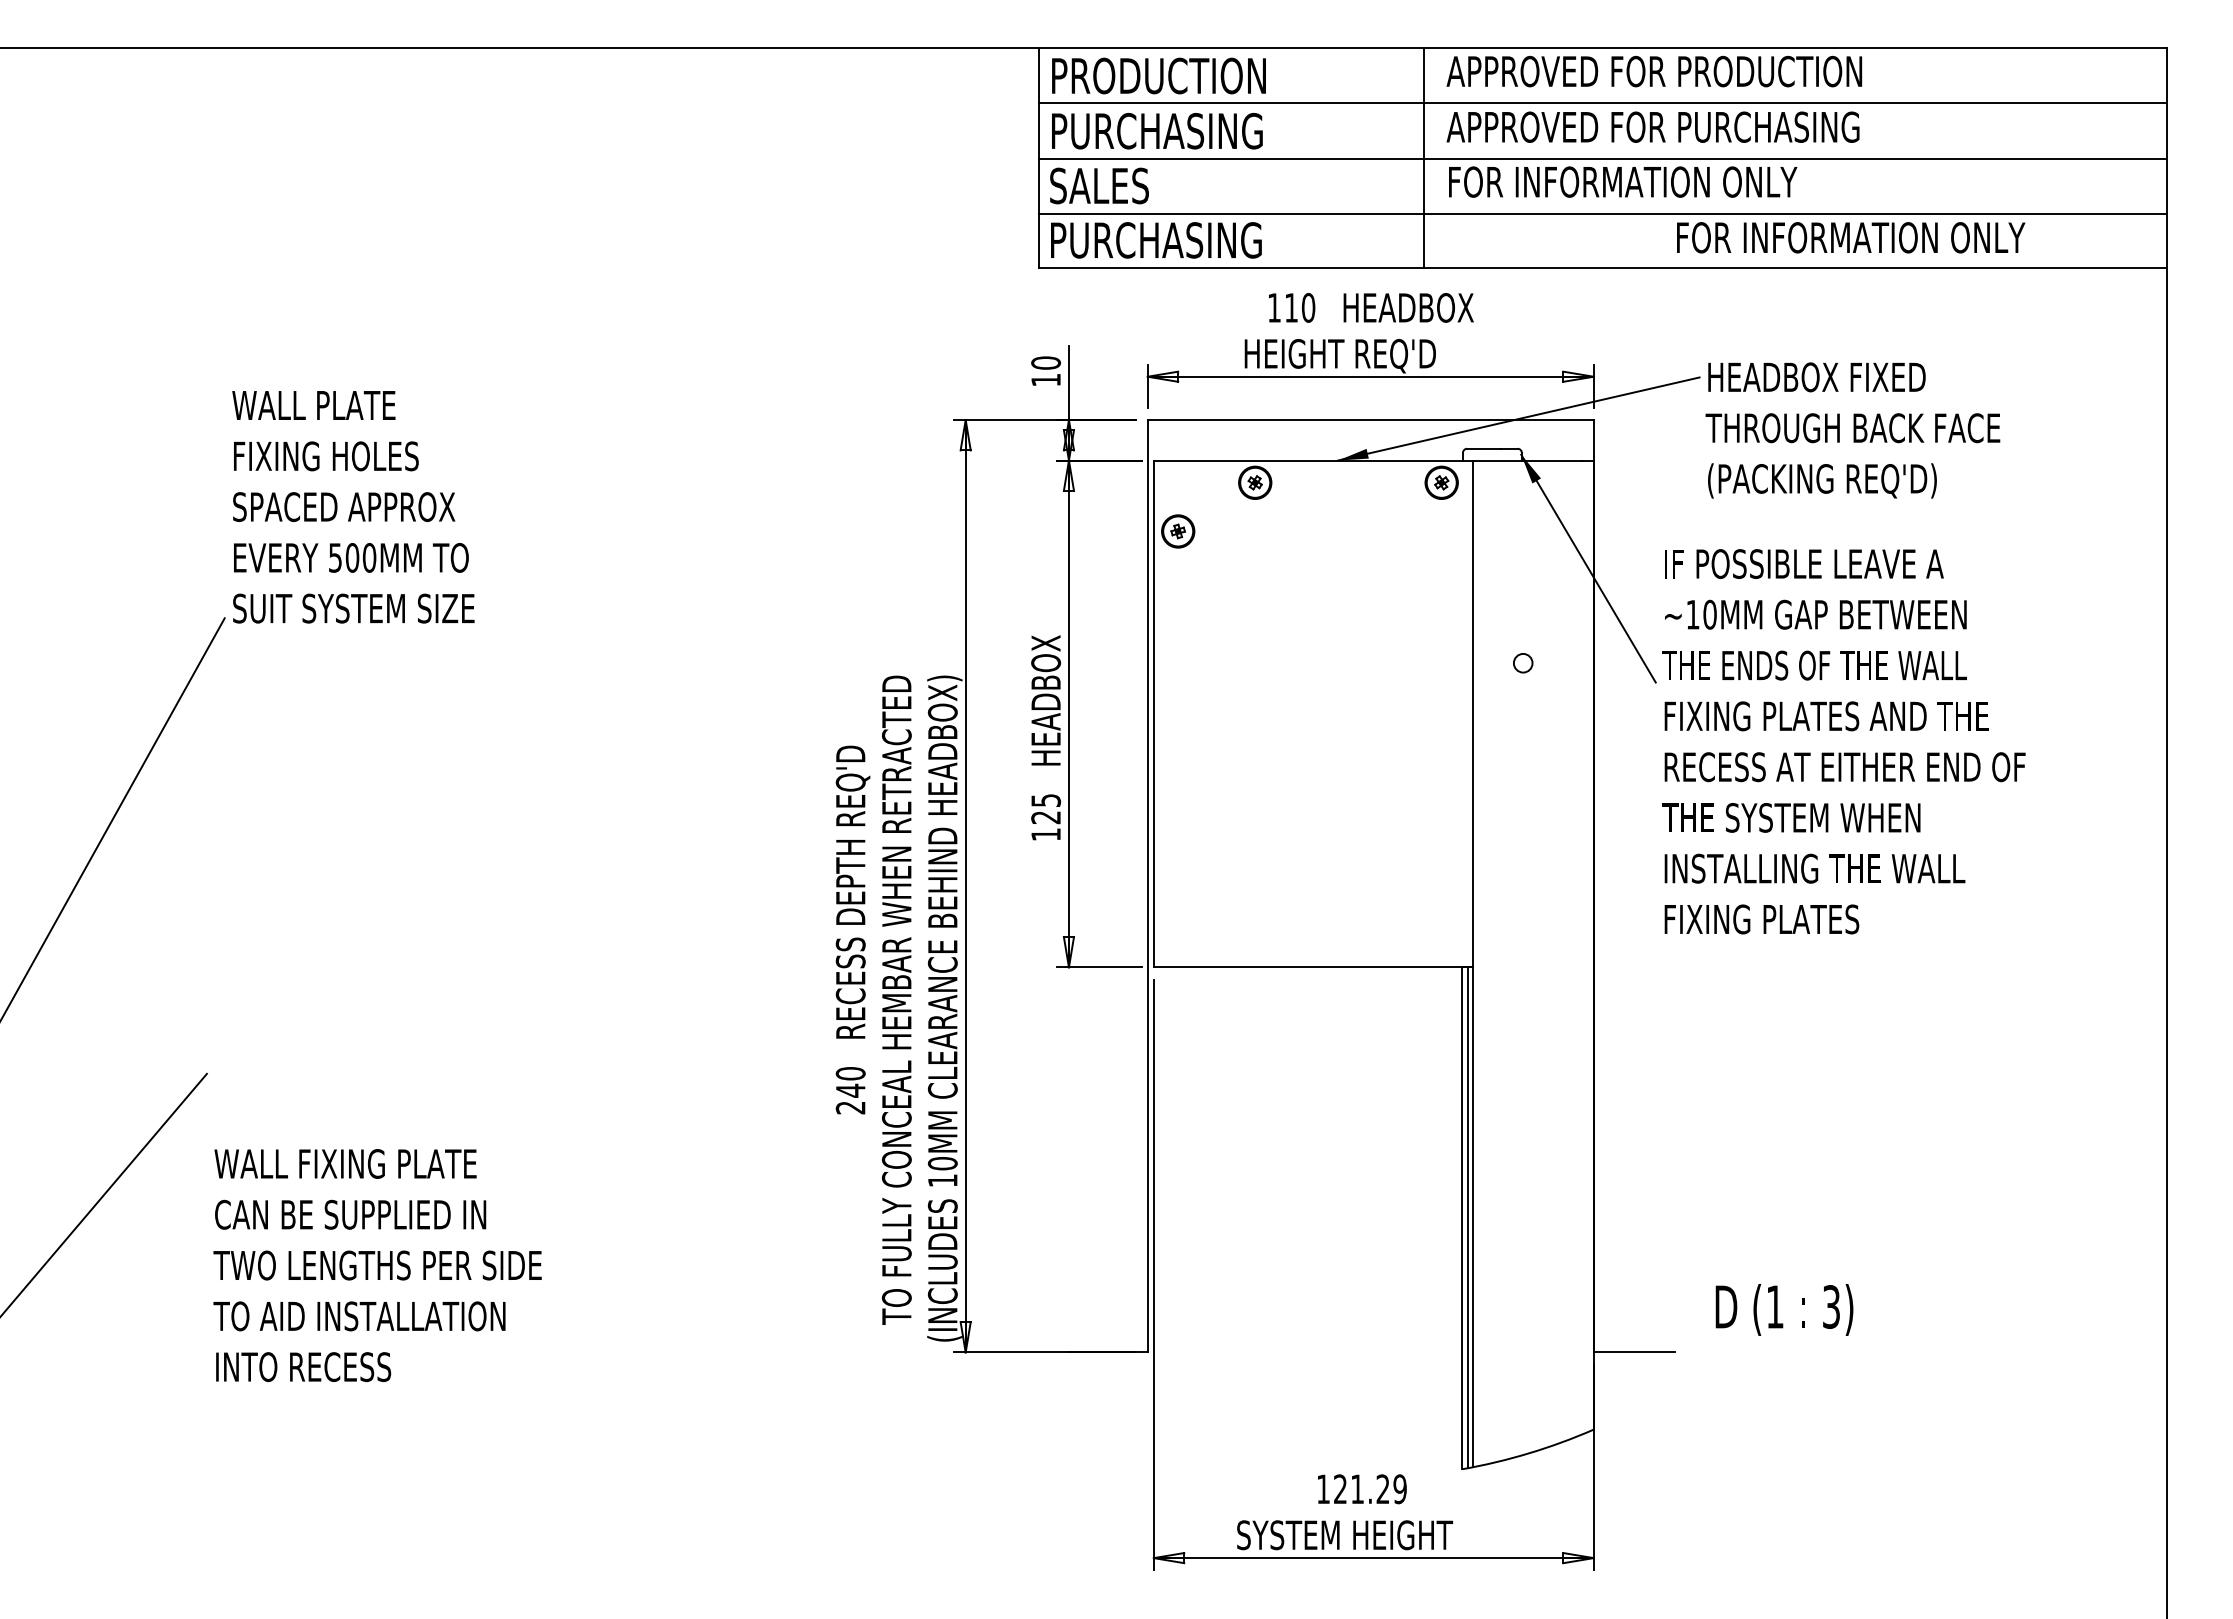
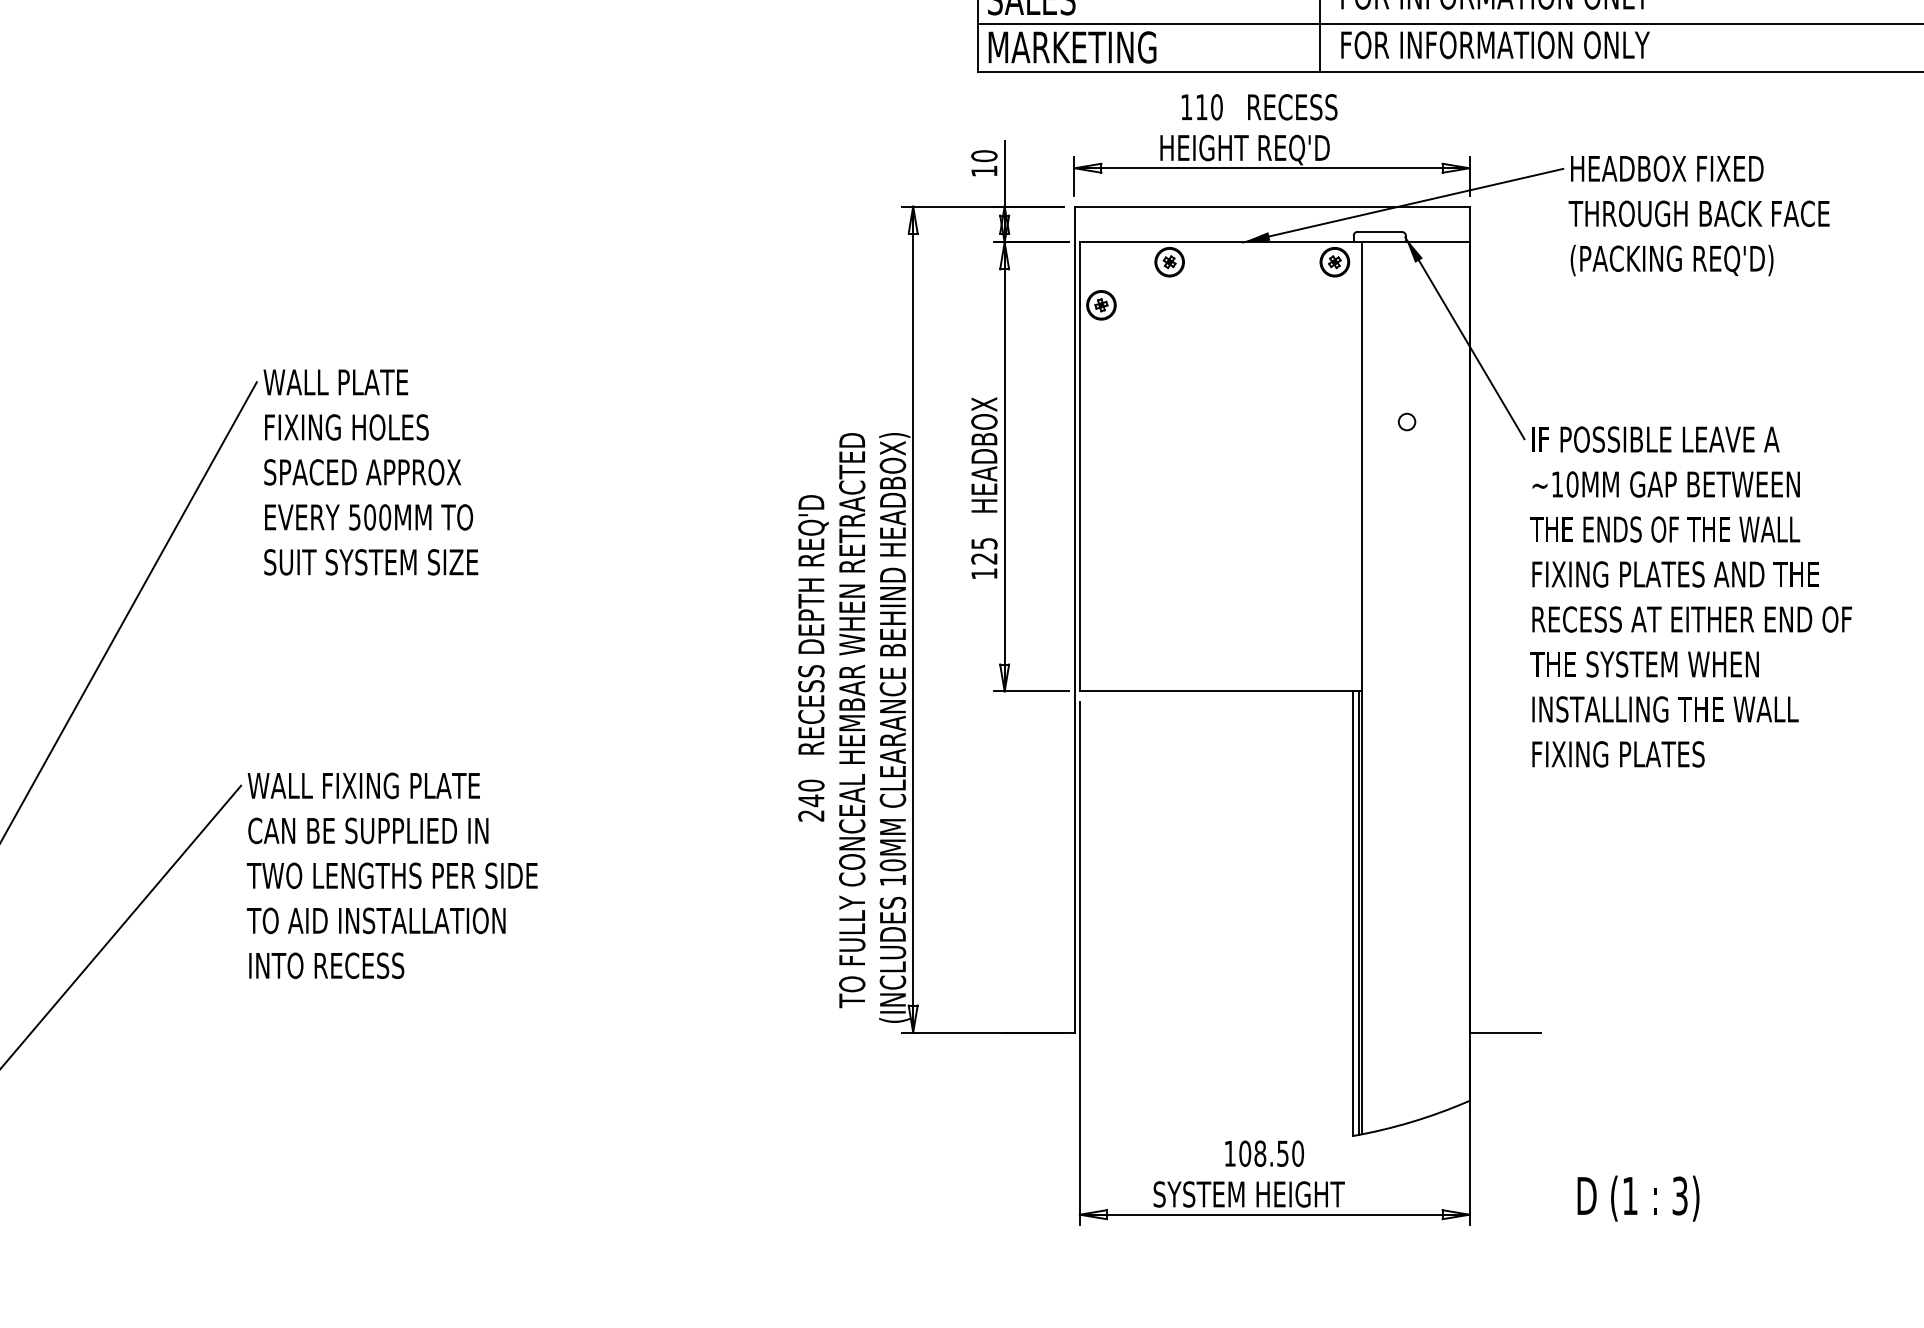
text: (1851, 237) -> (1495, 44), moved
text: (1157, 240) -> (1083, 47), PURCHASING -> MARKETING
text: (1409, 307) -> (1306, 106), HEADBOX -> RECESS
text: (353, 507) -> (370, 472), moved
text: (1843, 741) -> (1690, 596), moved
text: (377, 1265) -> (392, 875), moved
text: (1784, 1309) -> (1638, 1198), moved
text: (1369, 1489) -> (1270, 1153), 121.29 -> 108.50

